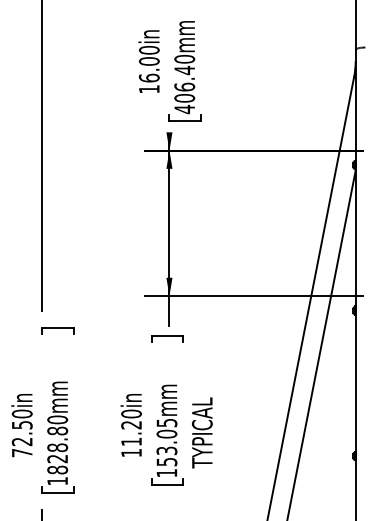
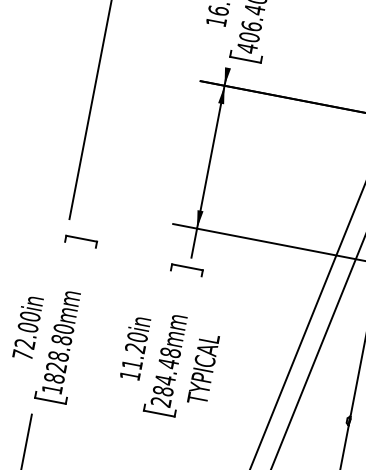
text: (21, 424) -> (27, 326), 72.50in -> 72.00in
text: (166, 447) -> (165, 376), 153.05mm -> 284.48mm

